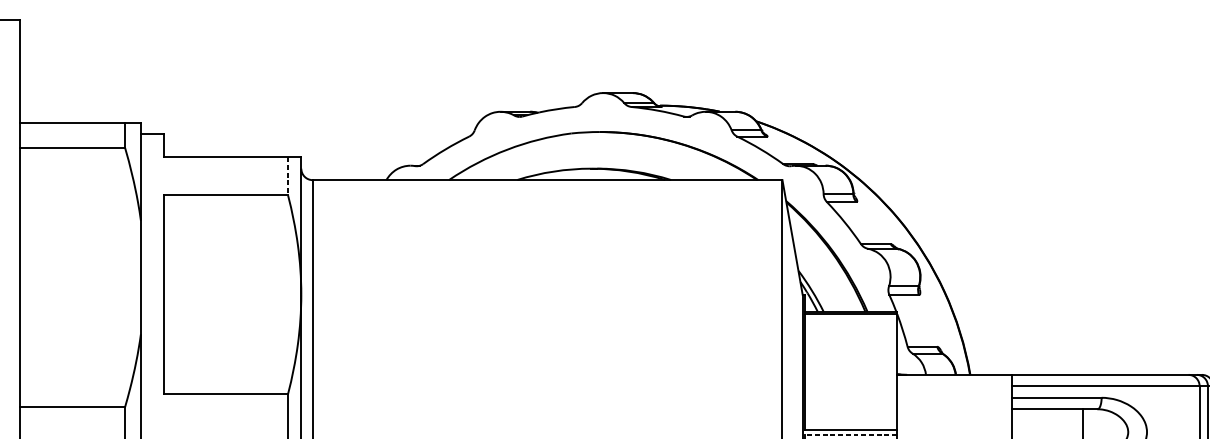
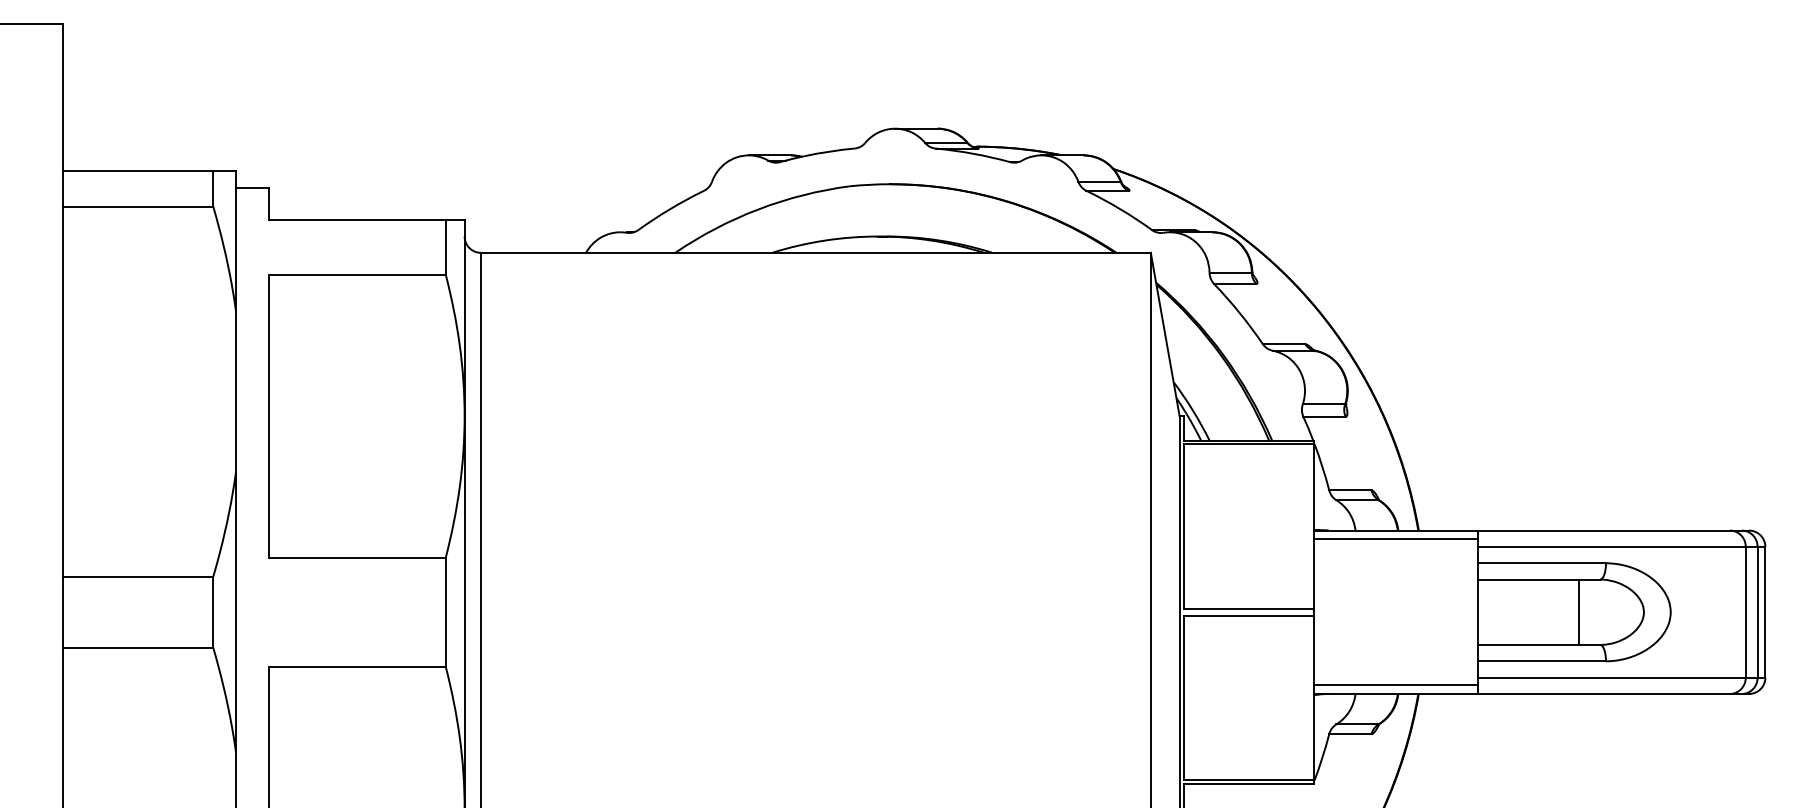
line: (287, 176) -> (445, 247), dashed -> solid
line: (954, 381) -> (1395, 539), added
line: (850, 434) -> (1248, 615), dashed -> solid

